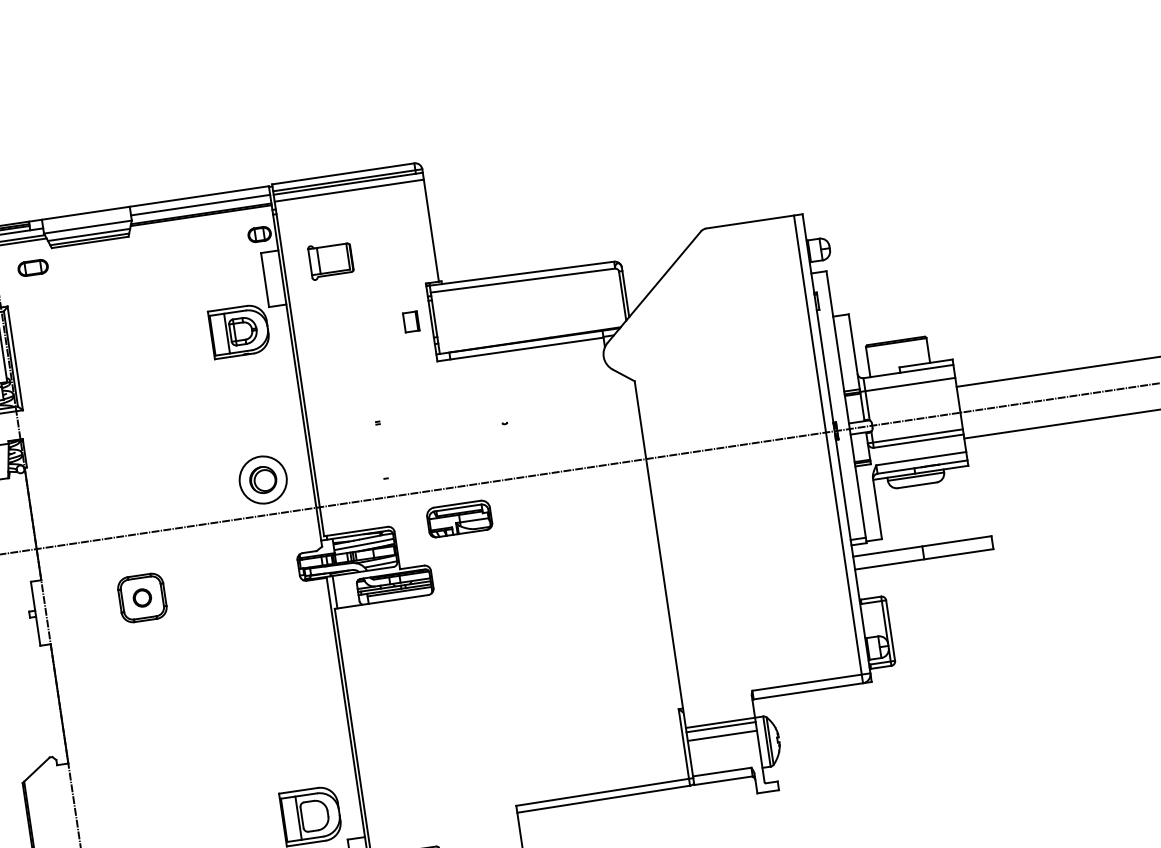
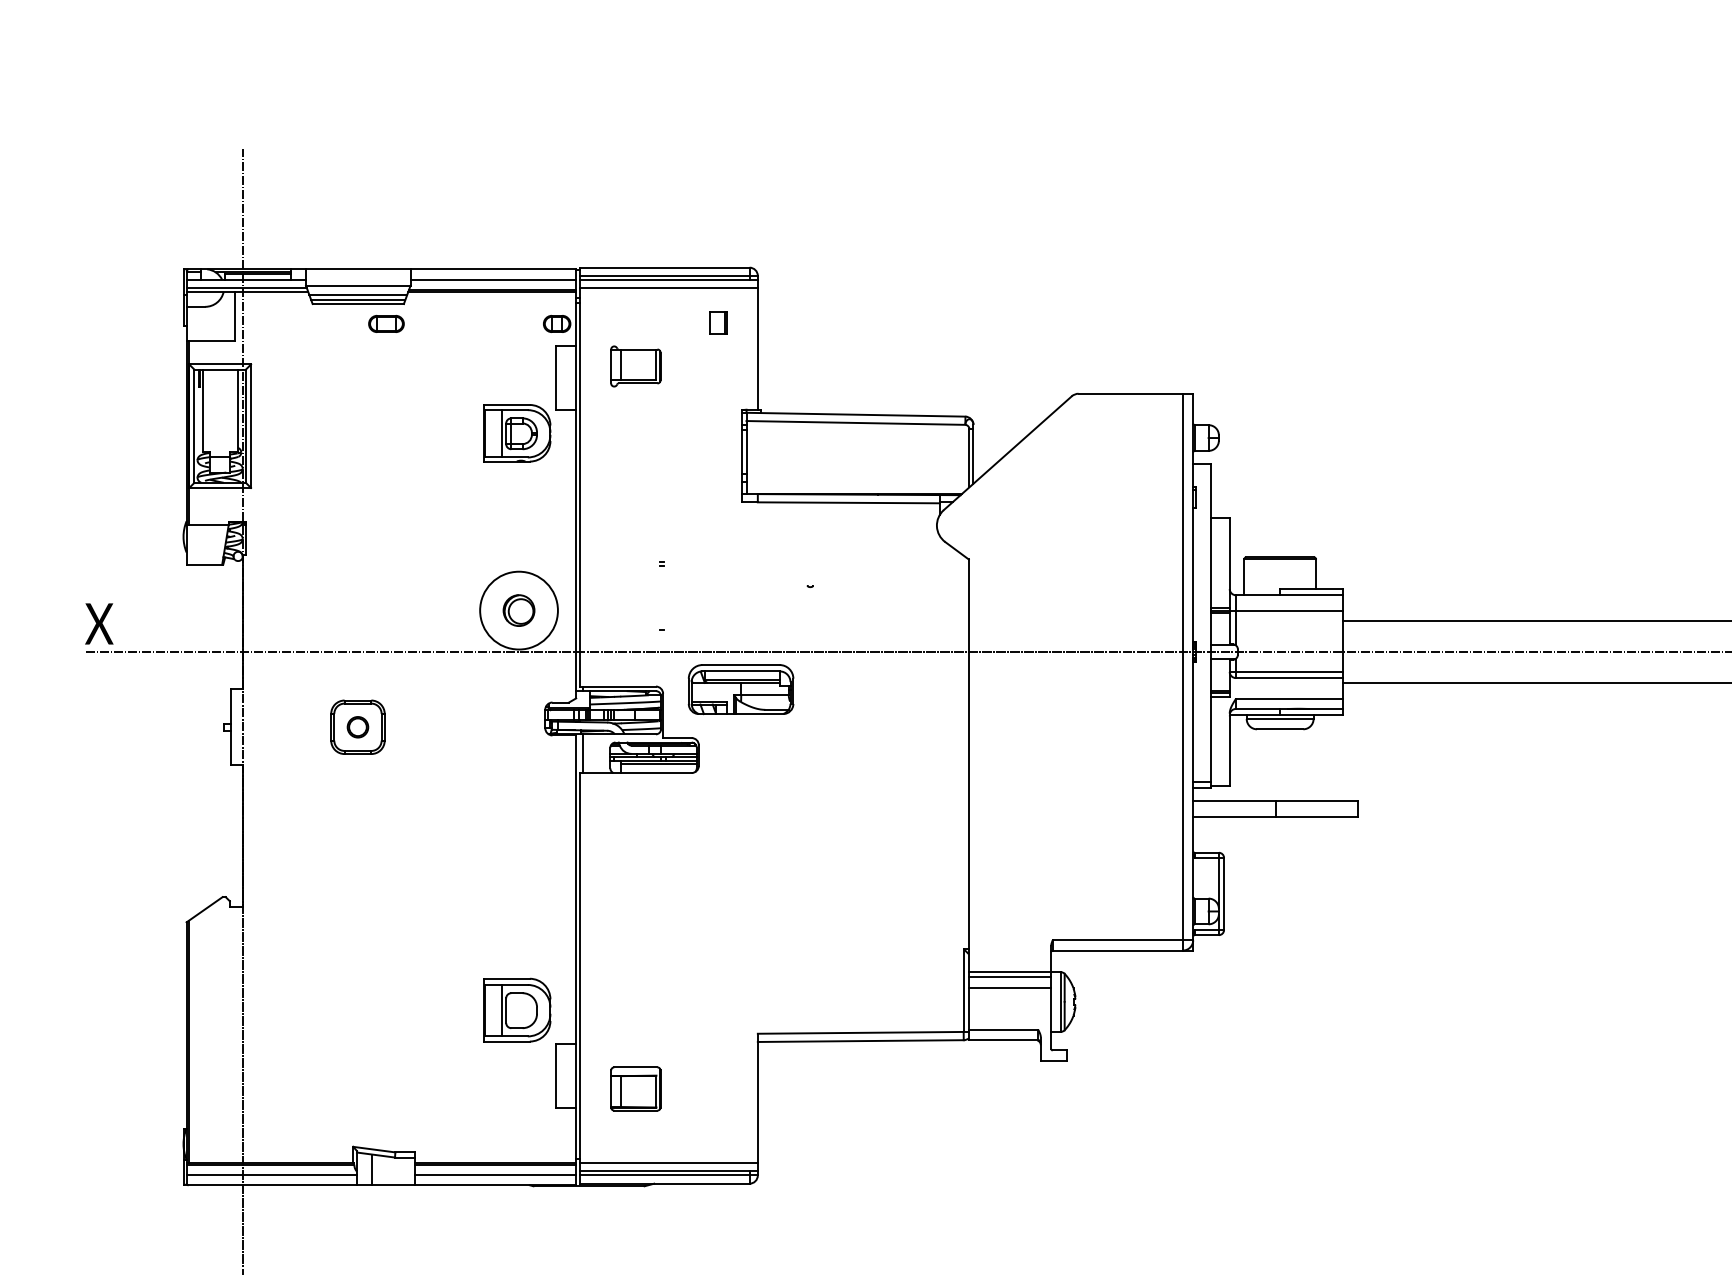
part: (33, 267) -> (386, 323), moved
part: (411, 321) -> (718, 322), moved
circle: (262, 480) -> (518, 610), size x1.4
part: (459, 518) -> (740, 689), size x1.4

